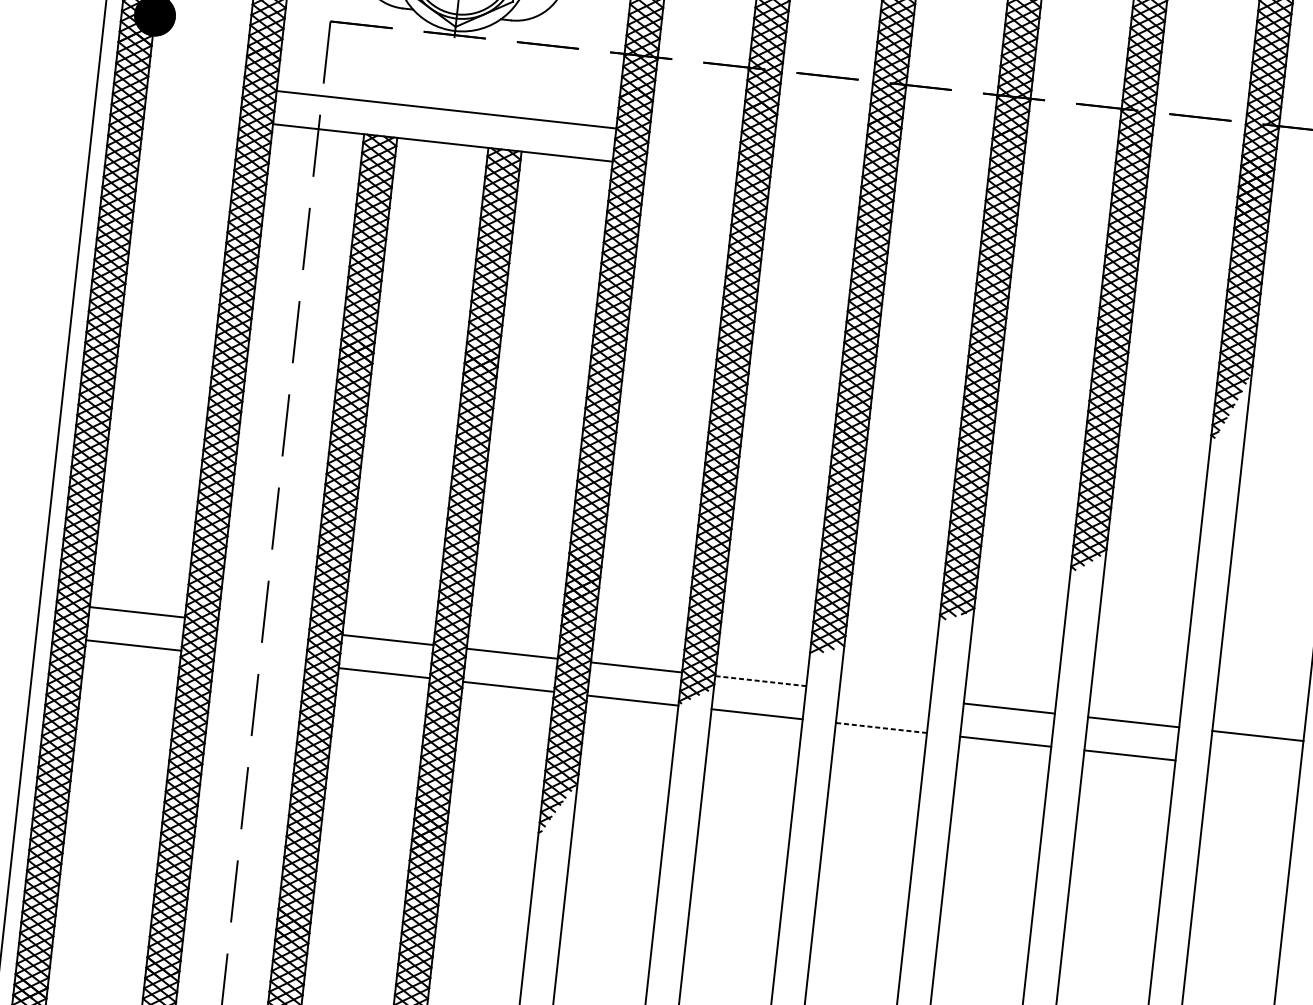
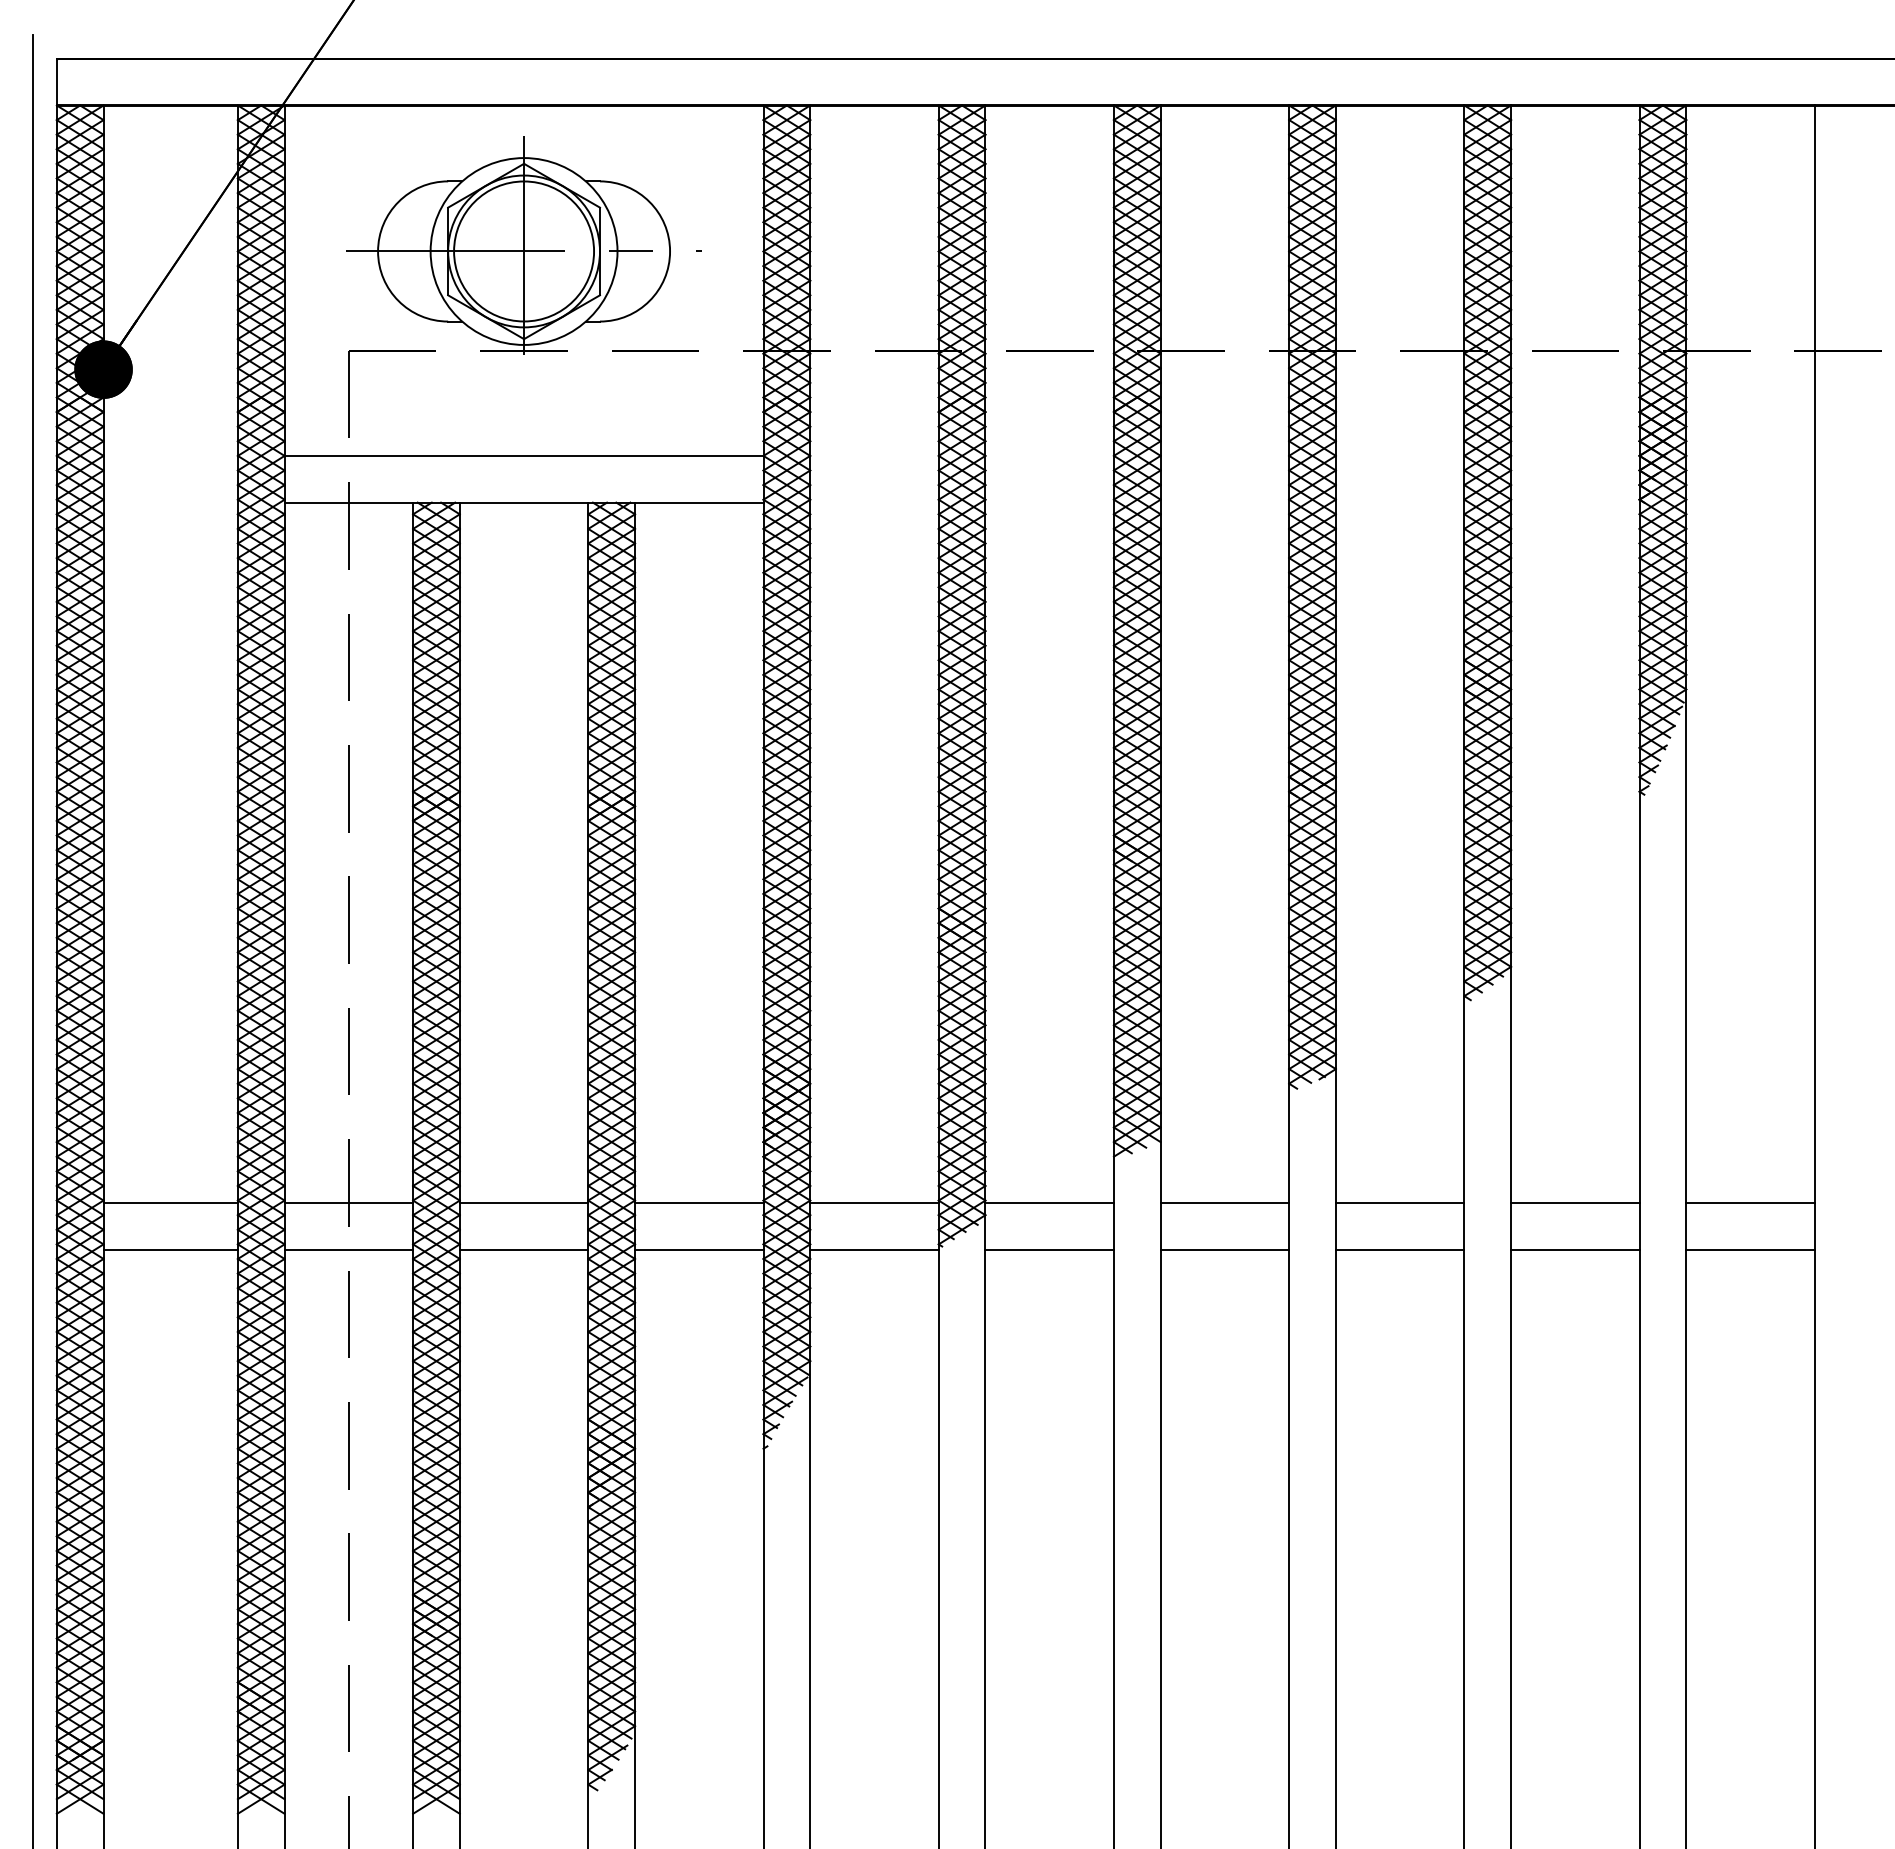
line: (263, 626) -> (348, 1203), added
line: (259, 659) -> (348, 1250), added
line: (760, 681) -> (1049, 1203), dashed -> solid
line: (884, 694) -> (1224, 1203), added
line: (881, 728) -> (1224, 1250), dashed -> solid
line: (1254, 769) -> (1750, 1250), added

